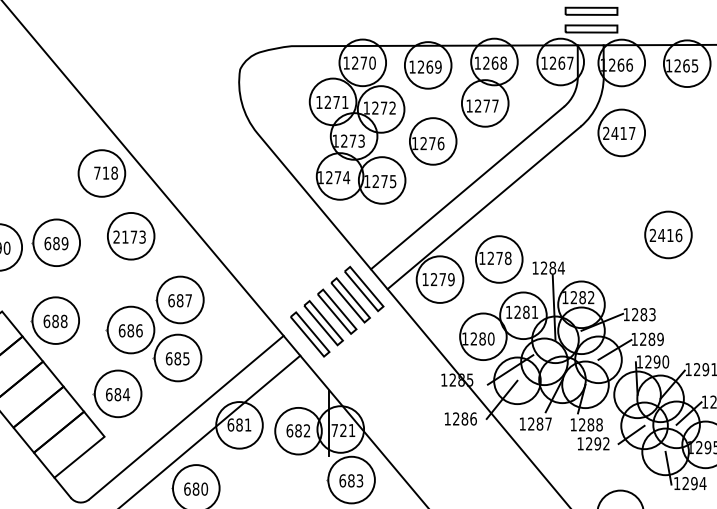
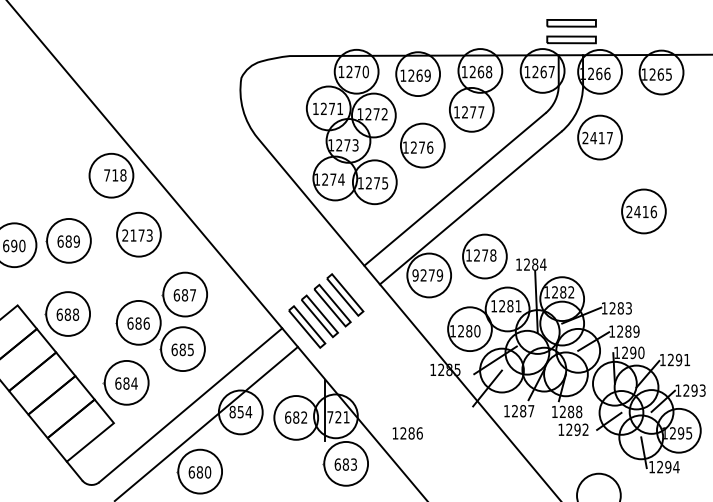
part: (668, 234) -> (643, 211), moved
text: (425, 279) -> (415, 275), 1279 -> 9279
part: (364, 288) -> (358, 283), removed
text: (460, 419) -> (407, 433), moved
text: (239, 424) -> (240, 411), 681 -> 854

